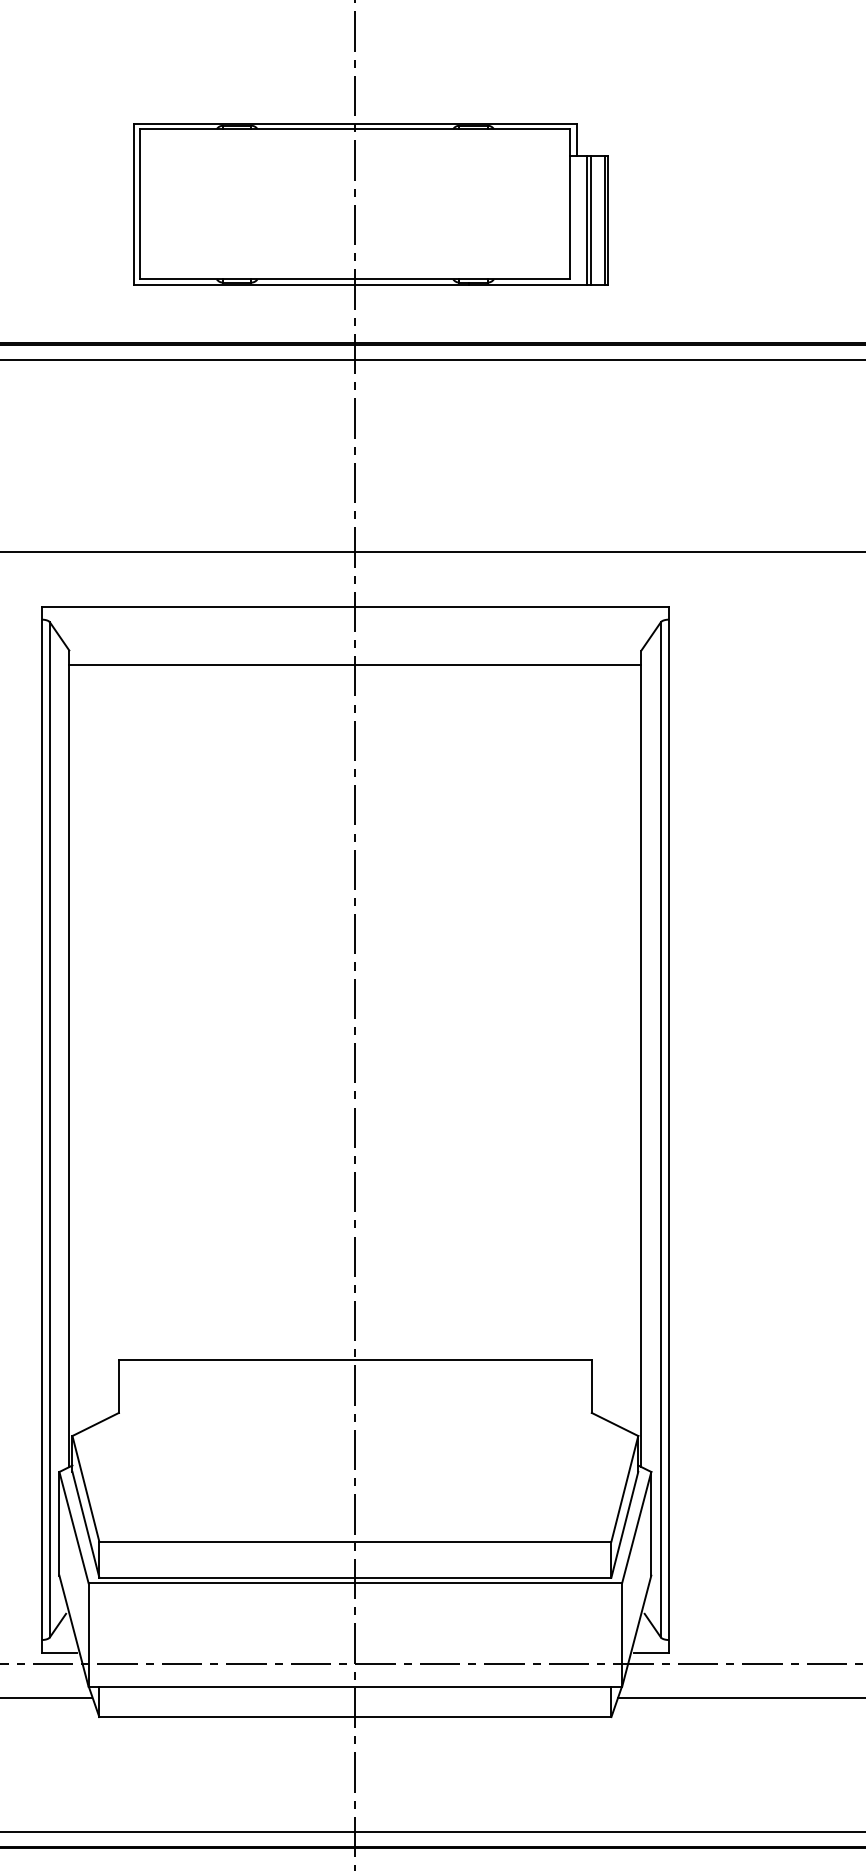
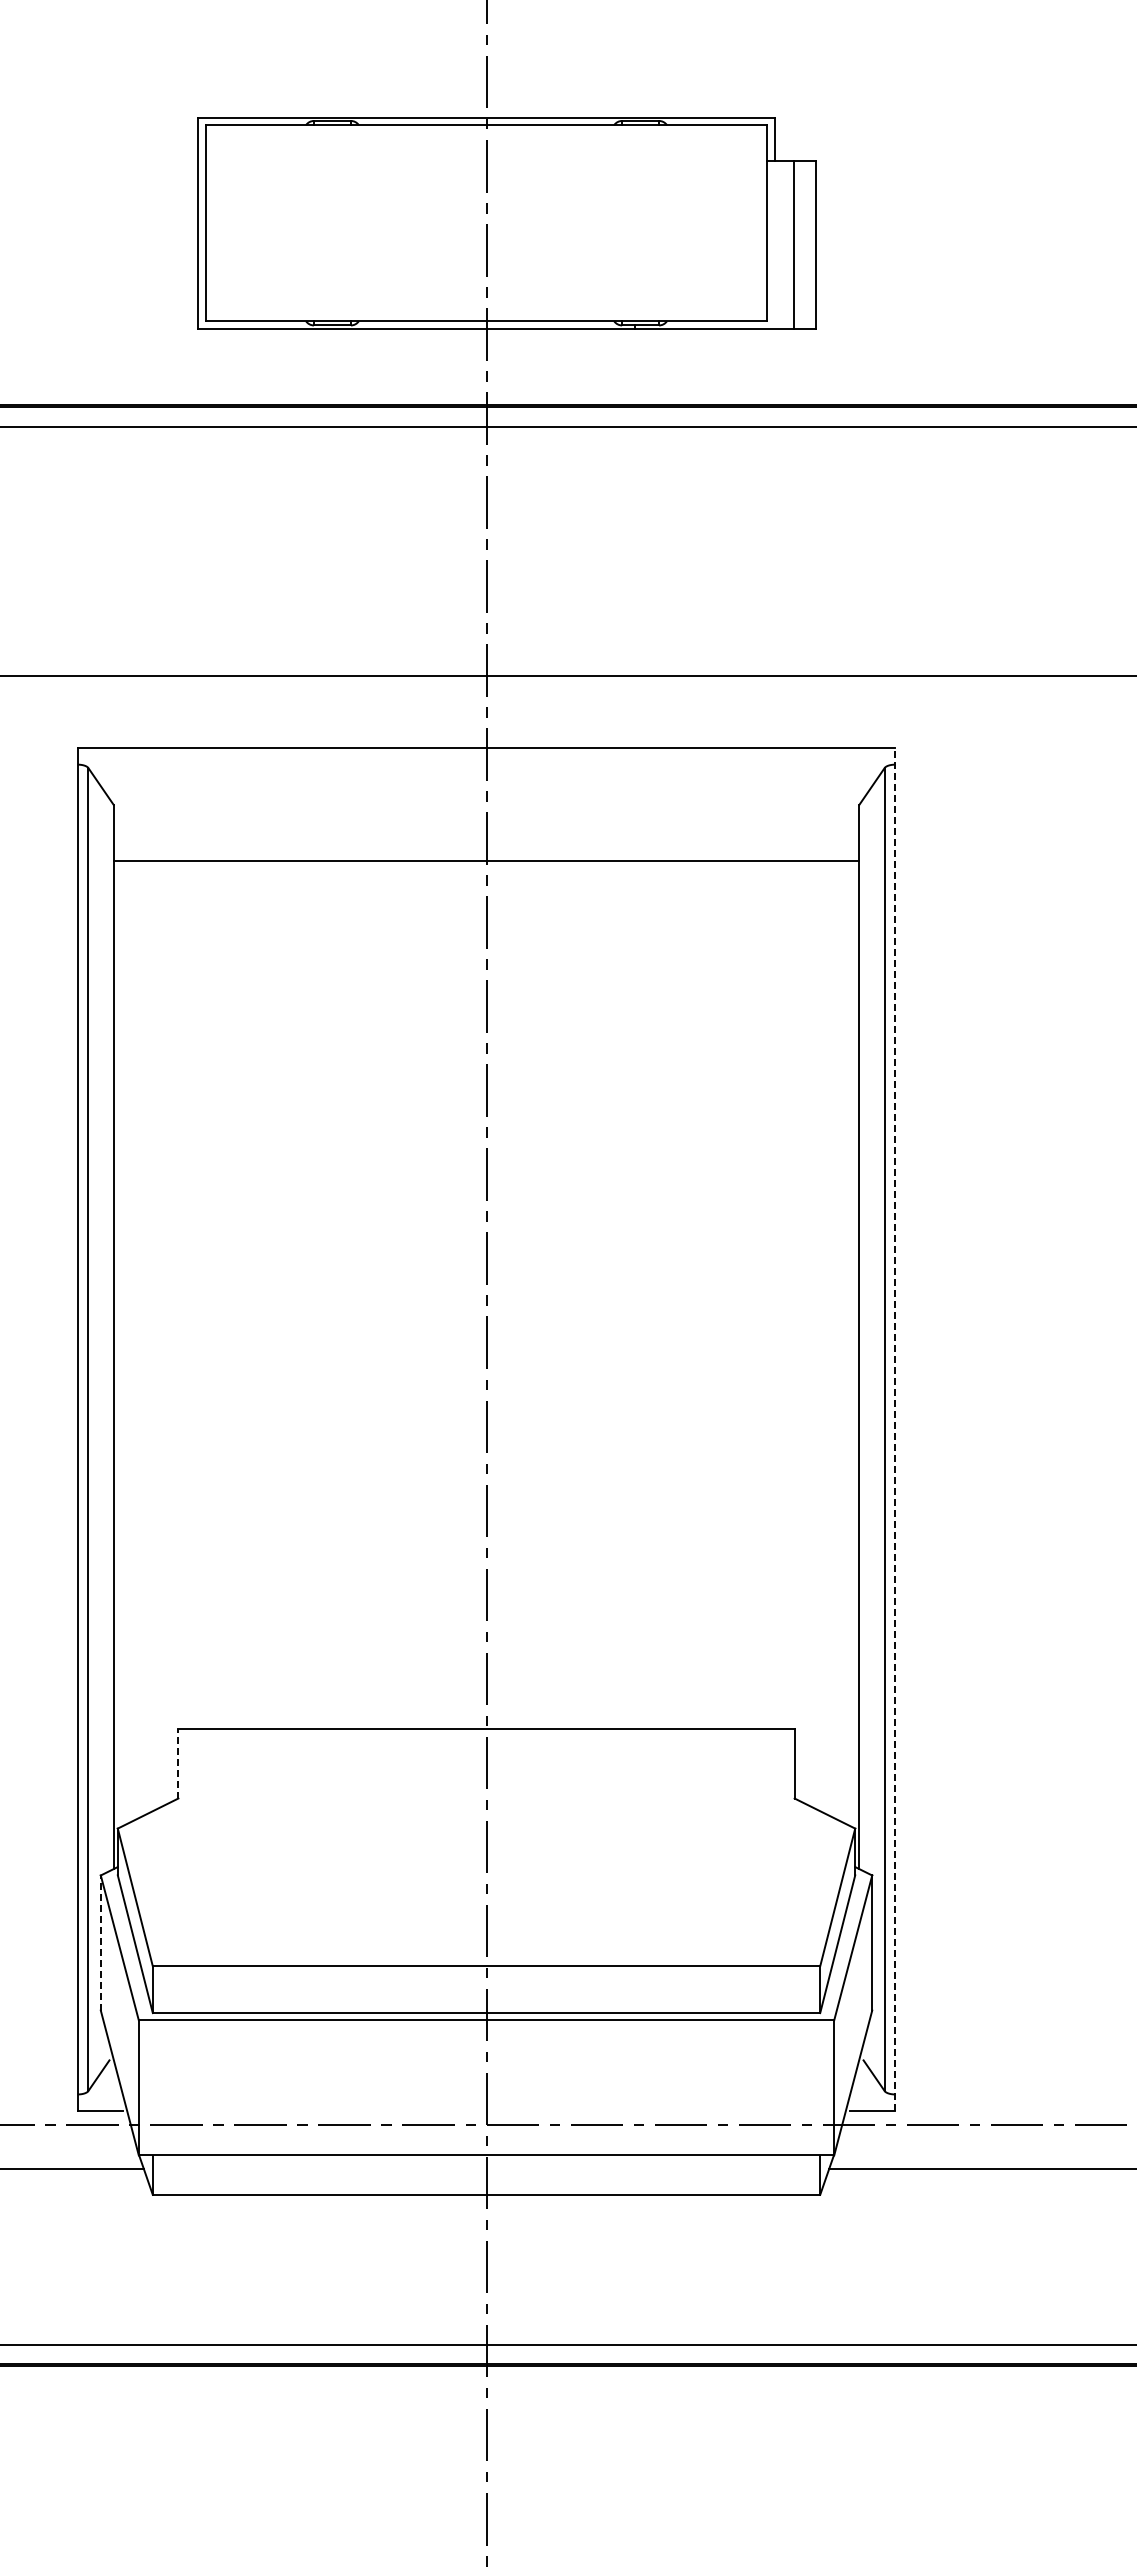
line: (587, 221) -> (788, 245), removed
line: (604, 221) -> (811, 245), removed
line: (355, 664) -> (486, 861), moved
line: (669, 1129) -> (895, 1429), solid -> dashed
line: (119, 1386) -> (178, 1763), solid -> dashed
line: (59, 1524) -> (100, 1943), solid -> dashed

